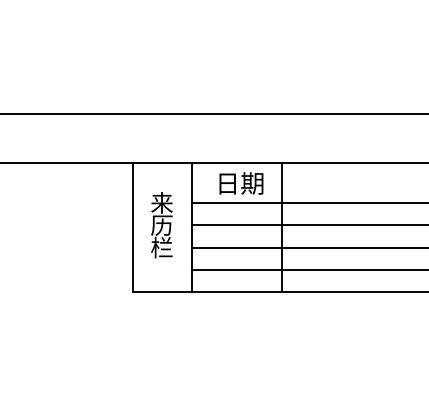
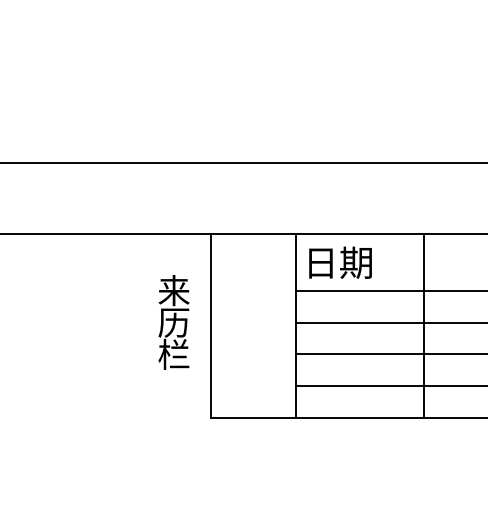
text: (241, 183) -> (340, 262), moved
text: (161, 225) -> (173, 322), moved

